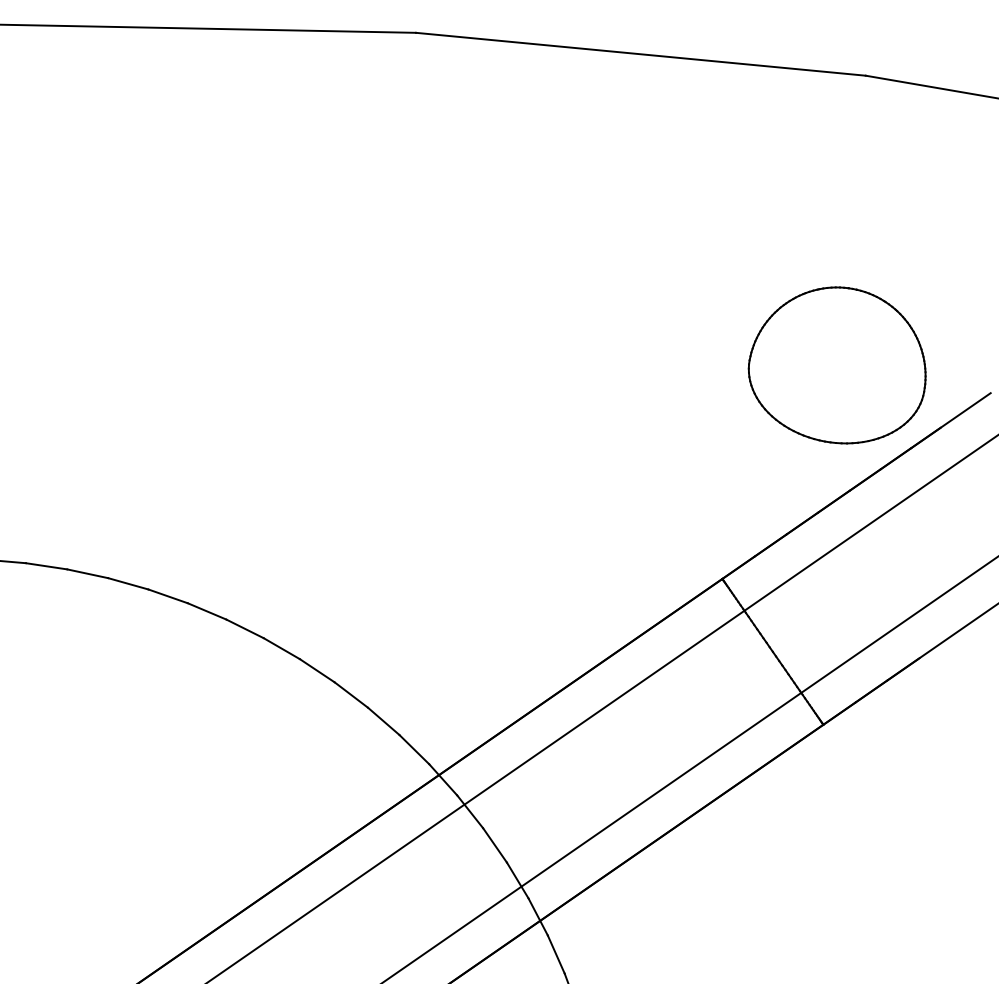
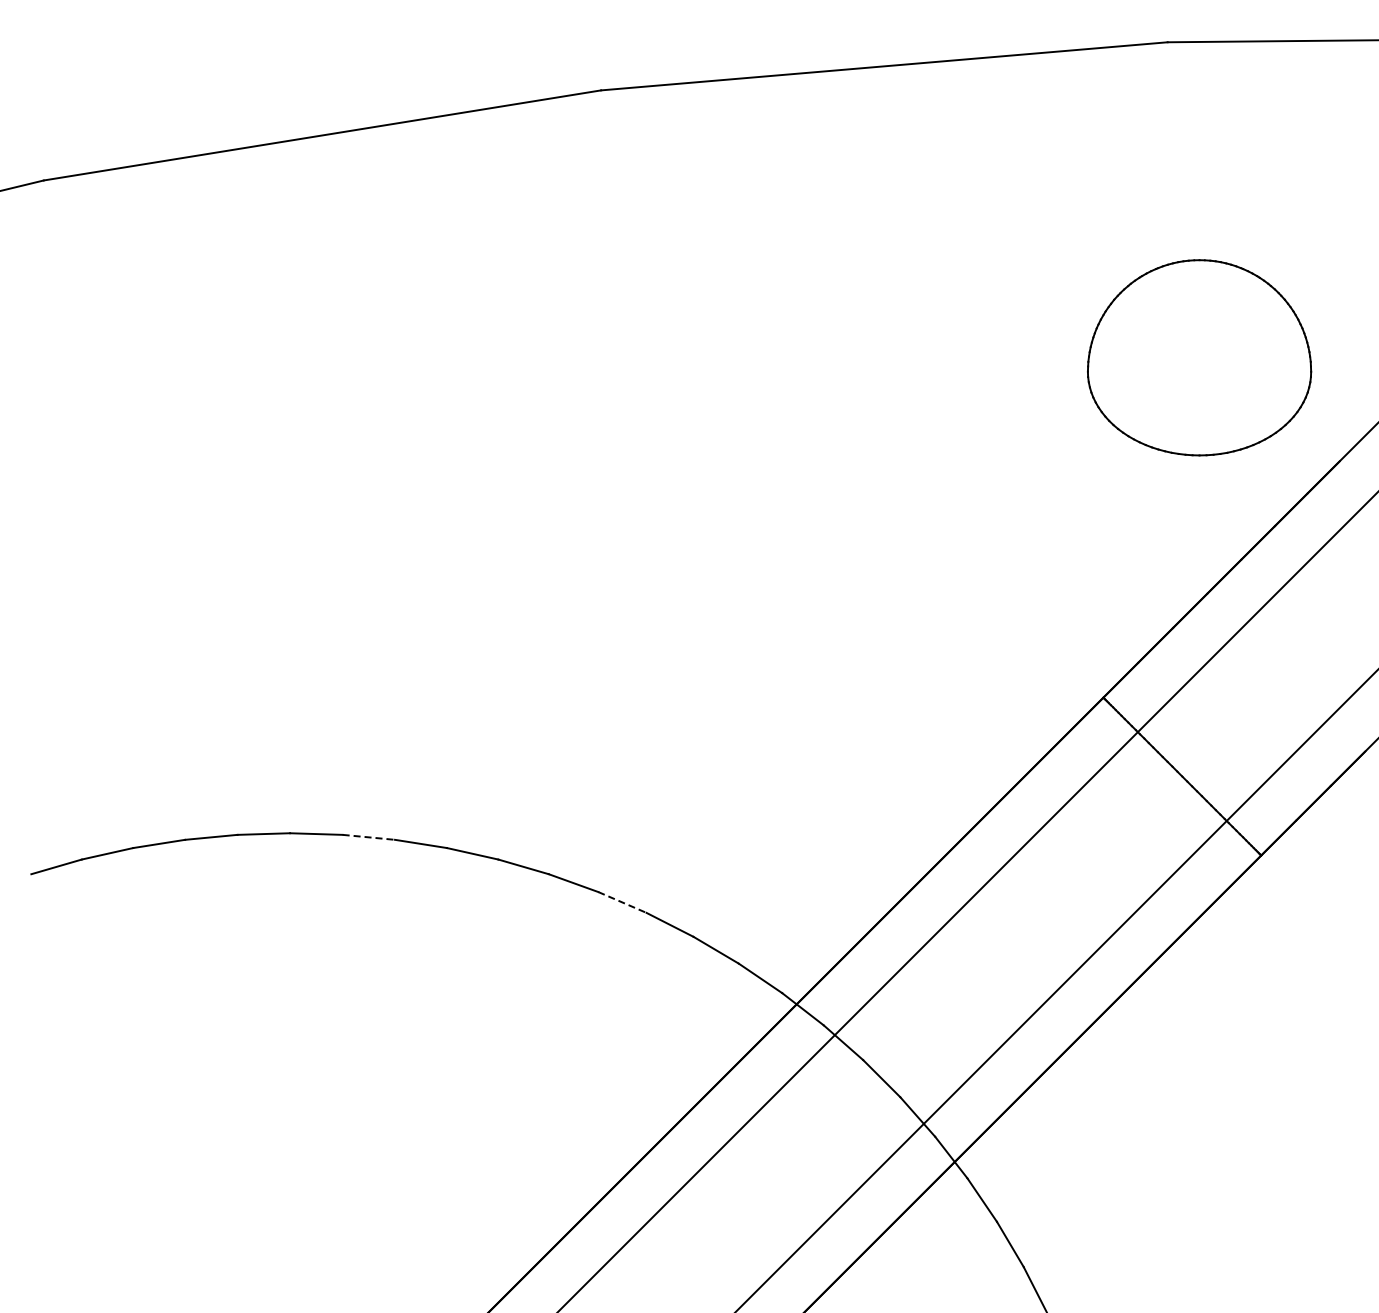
part: (838, 364) -> (1199, 357), moved
line: (128, 584) -> (369, 837), solid -> dashed
line: (317, 670) -> (622, 902), solid -> dashed

